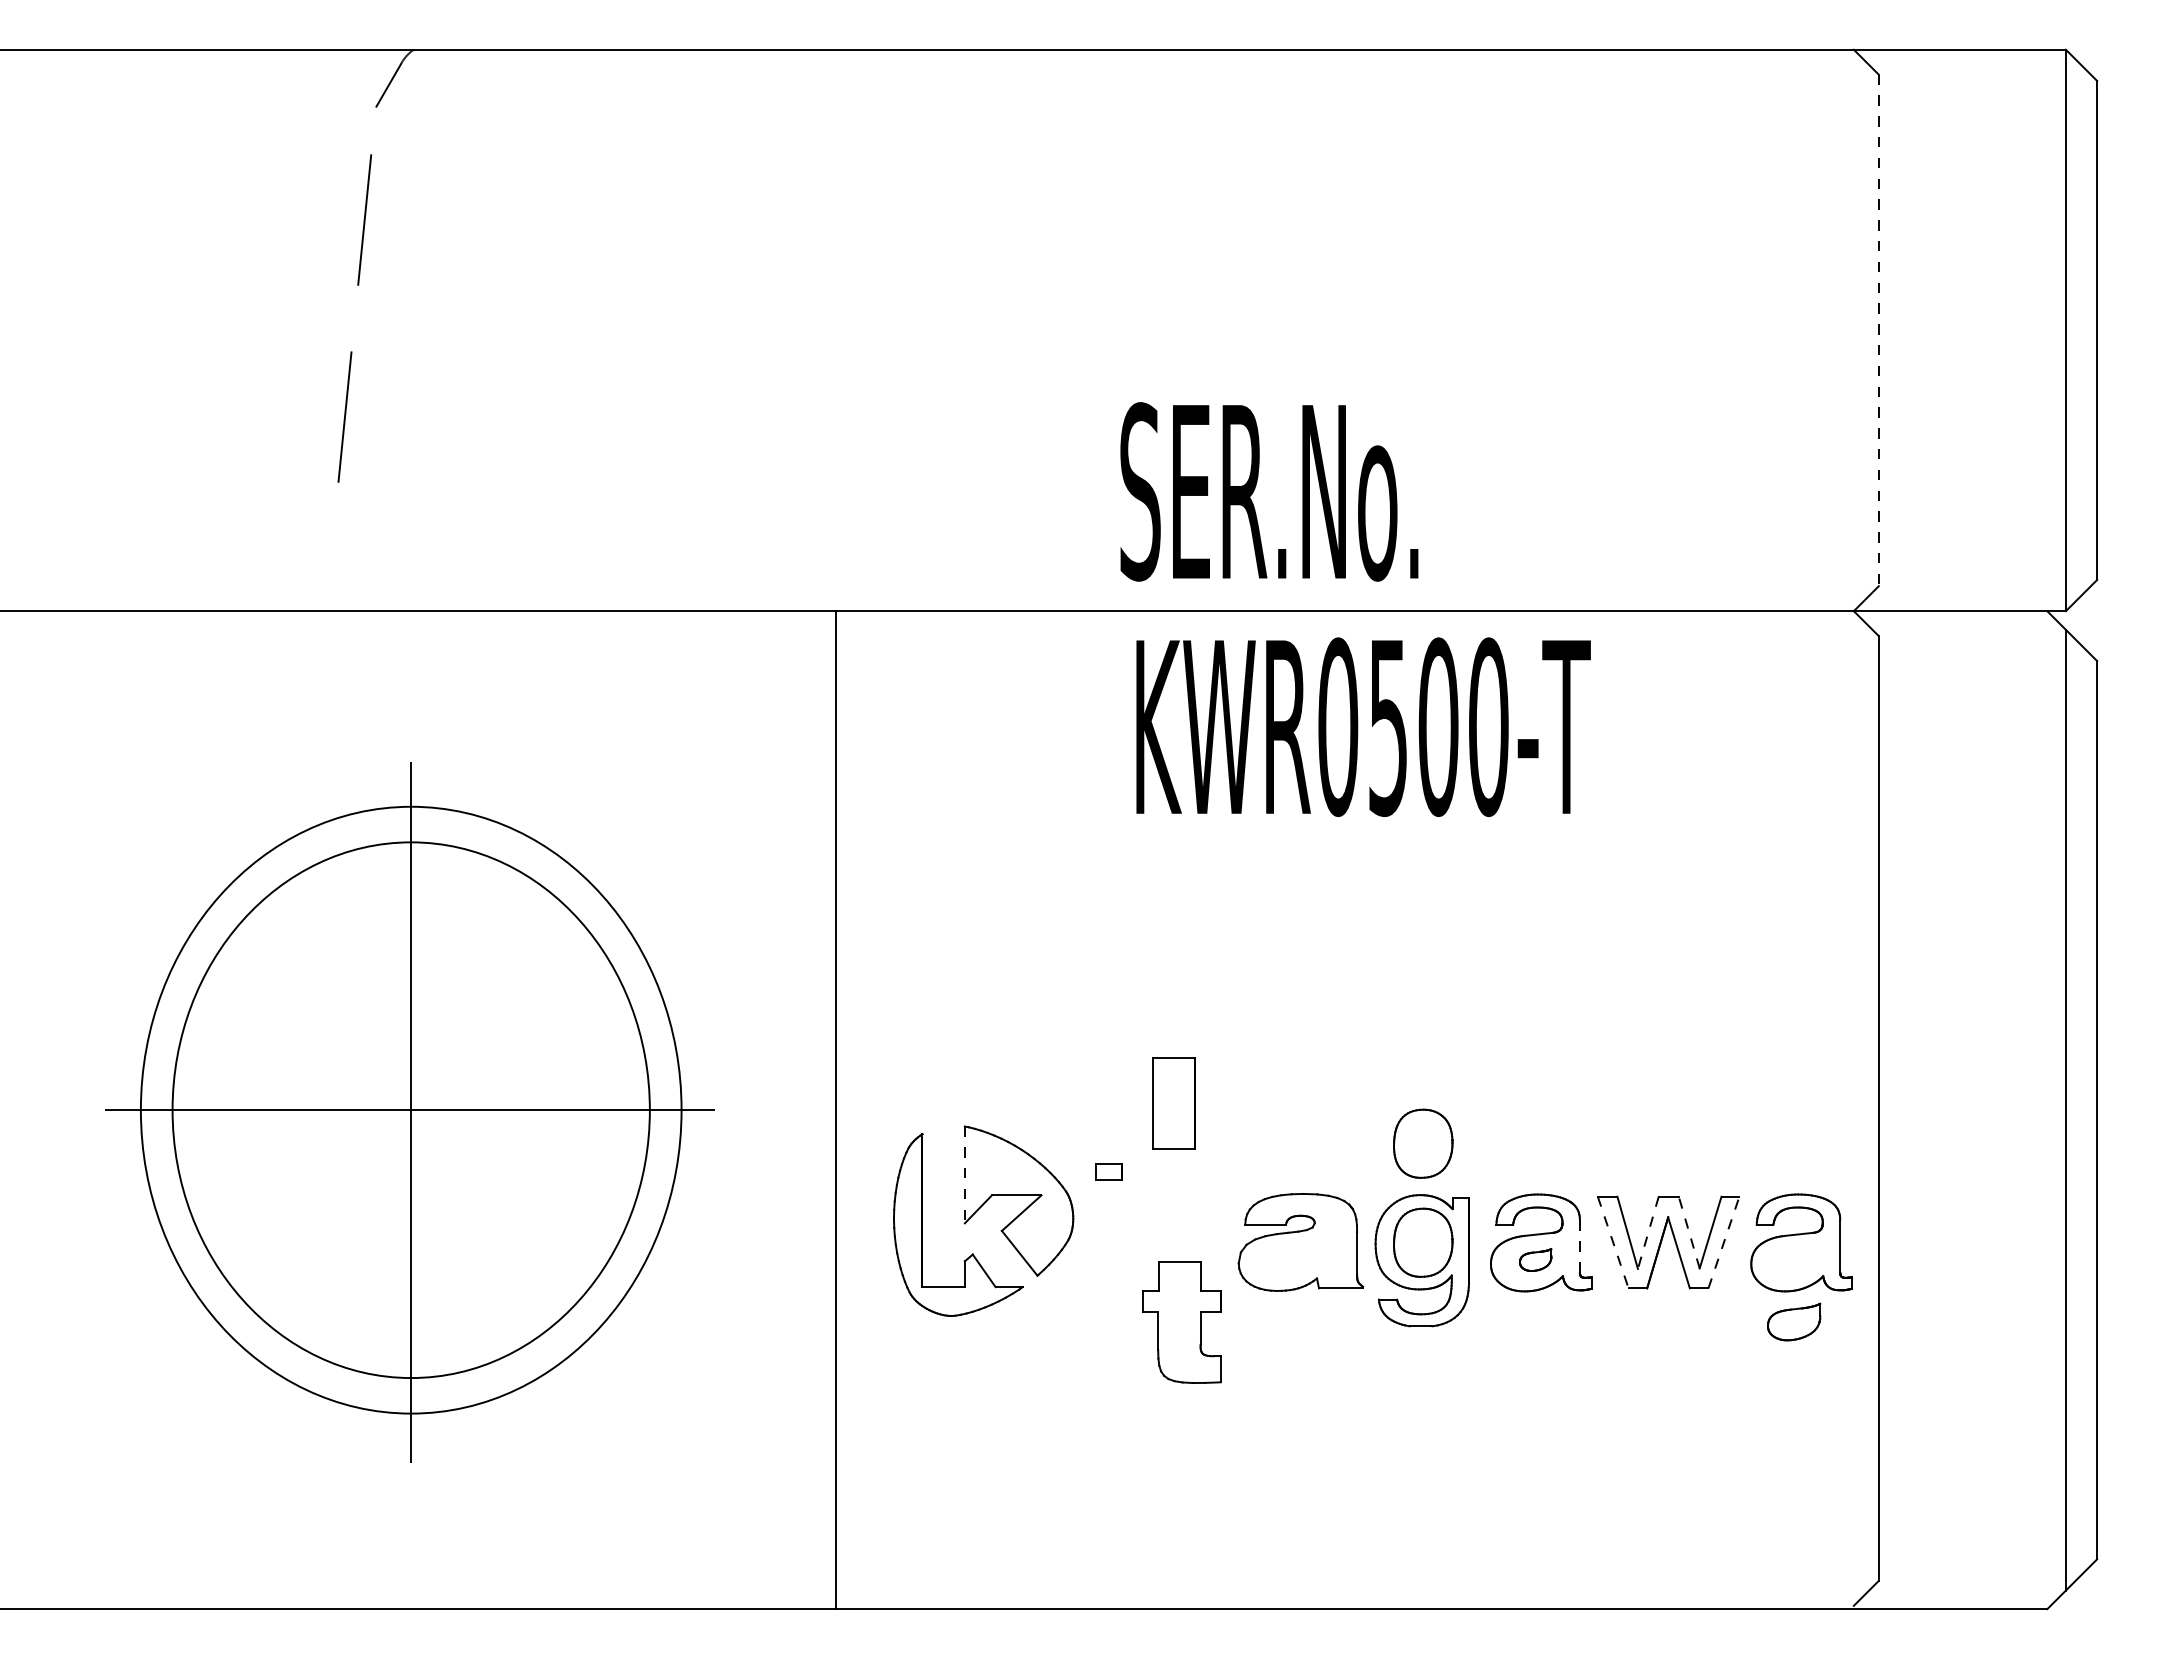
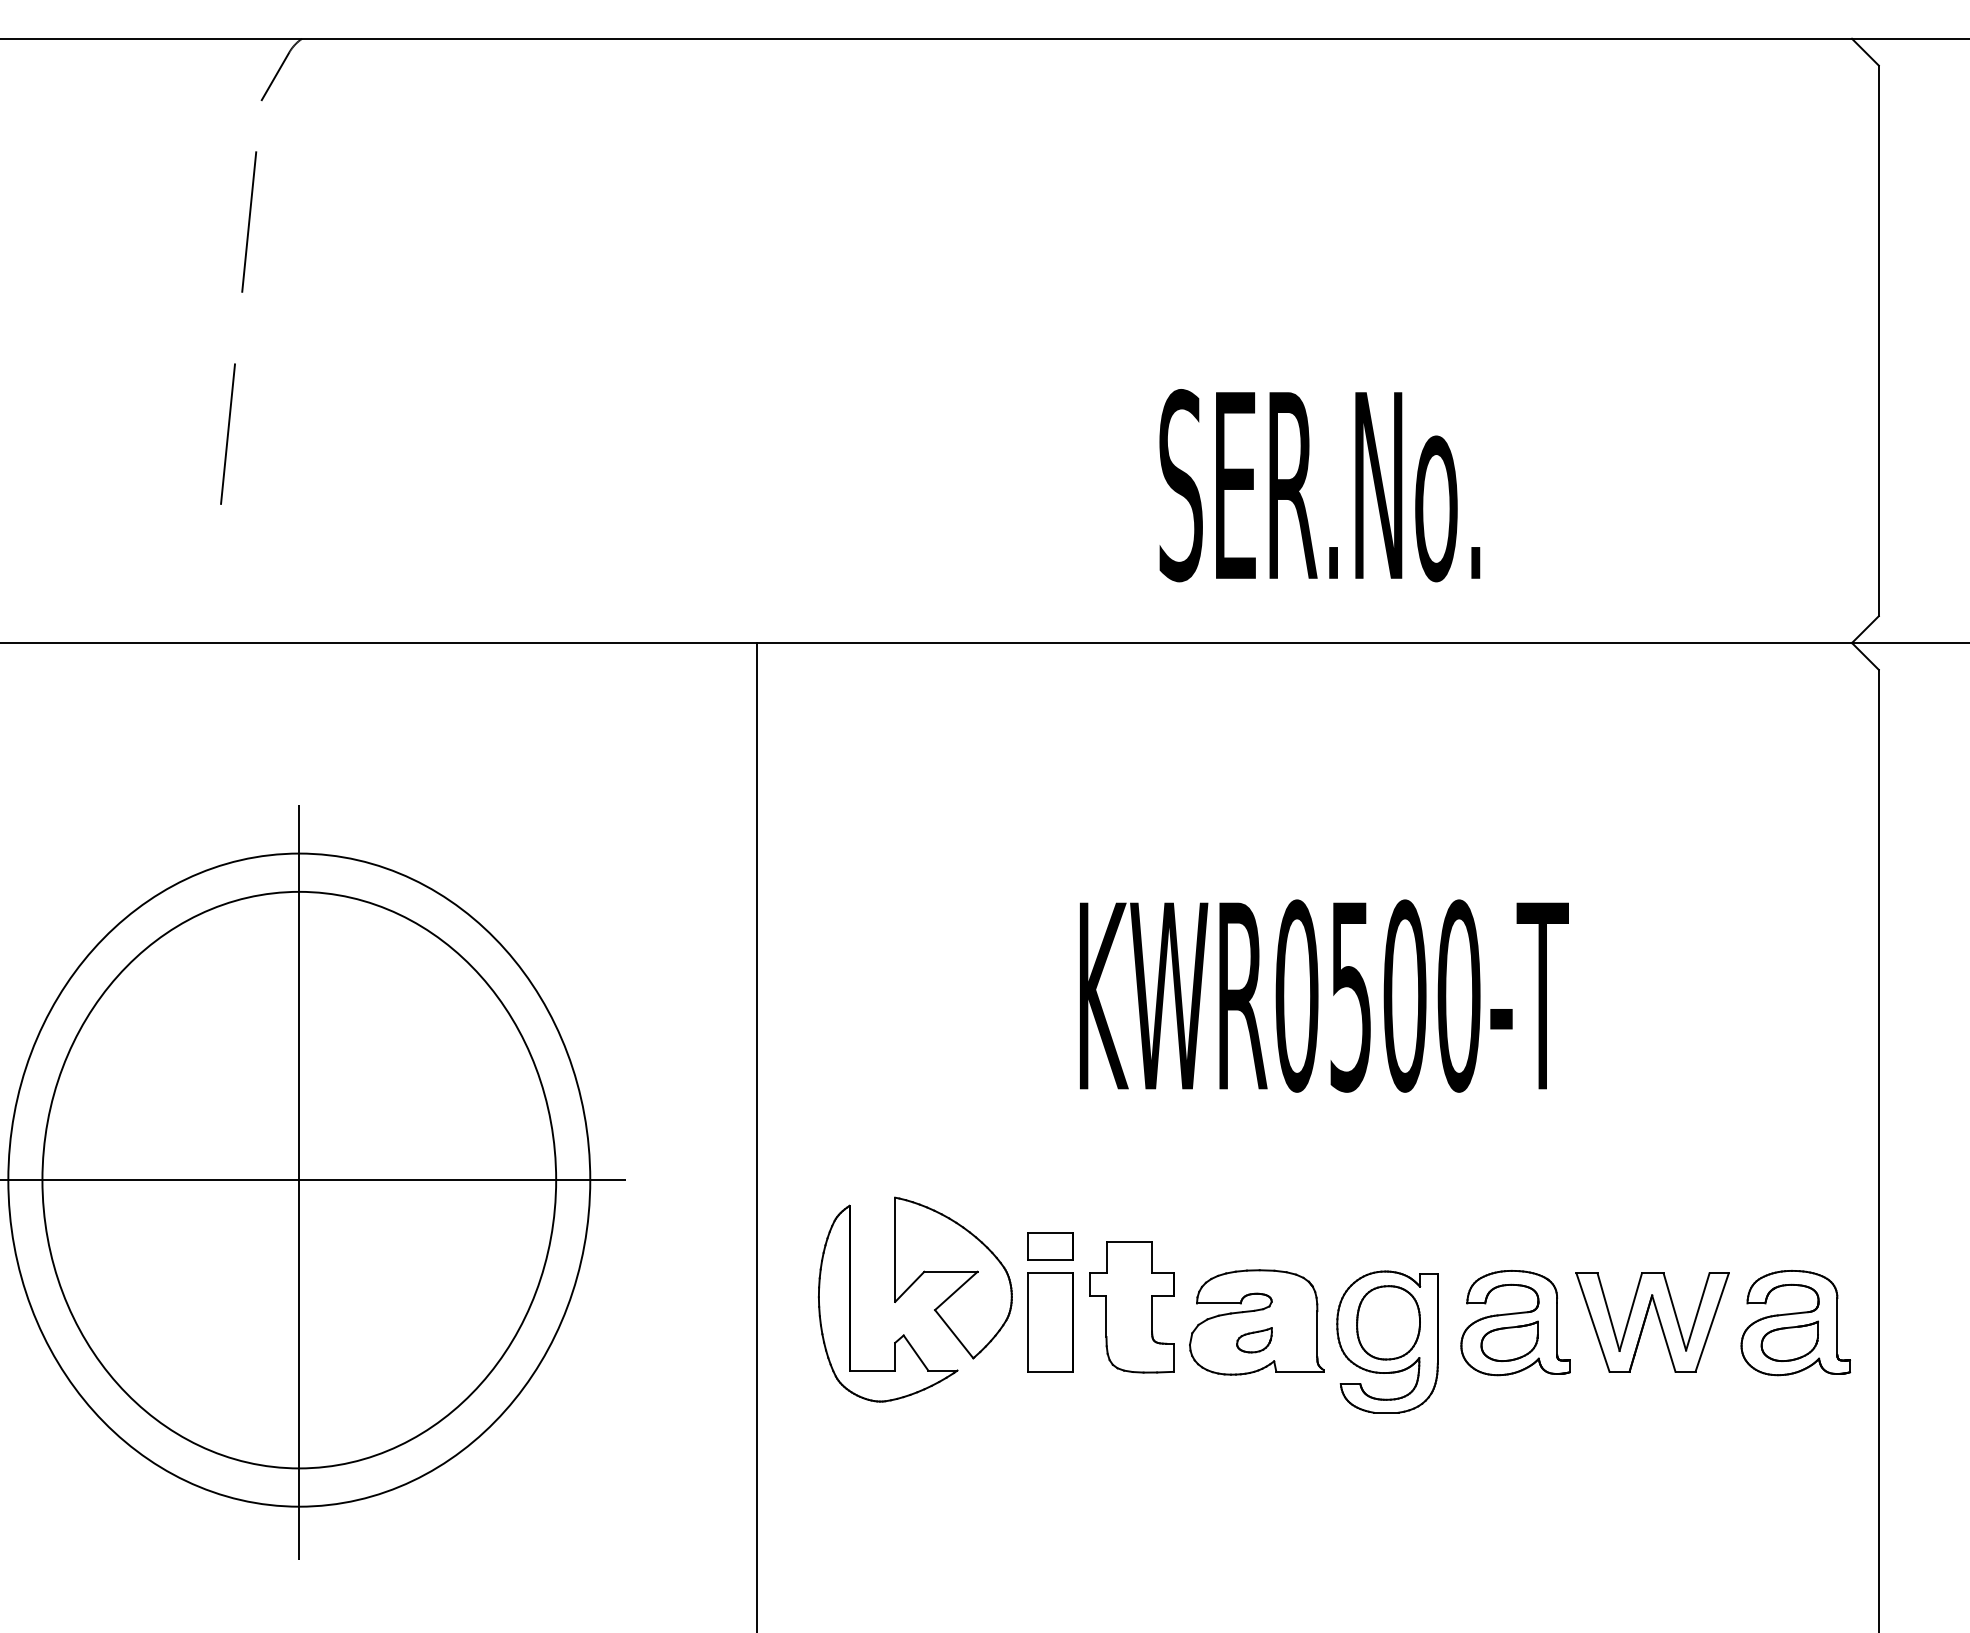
line: (1878, 330) -> (1878, 340), dashed -> solid
text: (1269, 491) -> (1319, 485), moved
text: (1363, 726) -> (1324, 995), moved
part: (1173, 1103) -> (1049, 1322), moved
part: (1423, 1143) -> (1388, 1215), removed
part: (1108, 1171) -> (1049, 1246), size x1.67
line: (964, 1175) -> (894, 1250), dashed -> solid
line: (1648, 1232) -> (1630, 1311), dashed -> solid
line: (1689, 1232) -> (1675, 1311), dashed -> solid
line: (1724, 1242) -> (1712, 1322), dashed -> solid
line: (1613, 1243) -> (1593, 1323), dashed -> solid
line: (1579, 1247) -> (1556, 1327), dashed -> solid
part: (1298, 1258) -> (1254, 1339), added
part: (1535, 1259) -> (1509, 1340), size x1.67
part: (1794, 1321) -> (1790, 1340), moved
part: (1181, 1322) -> (1131, 1307), moved

